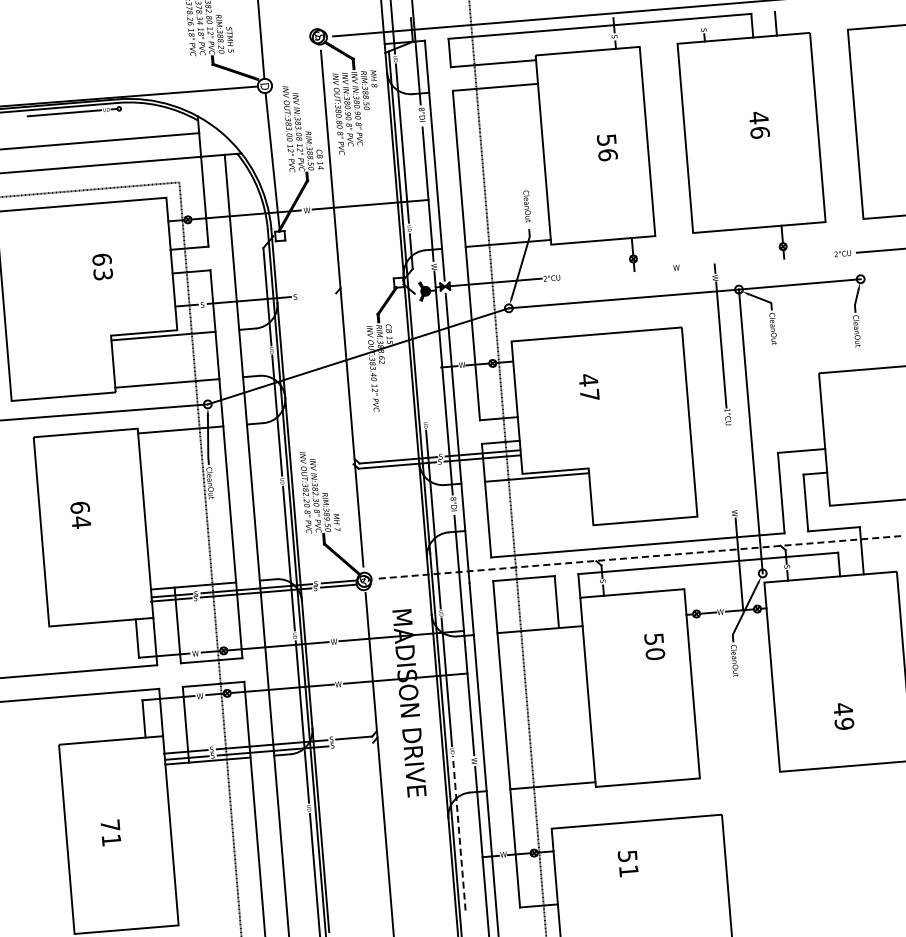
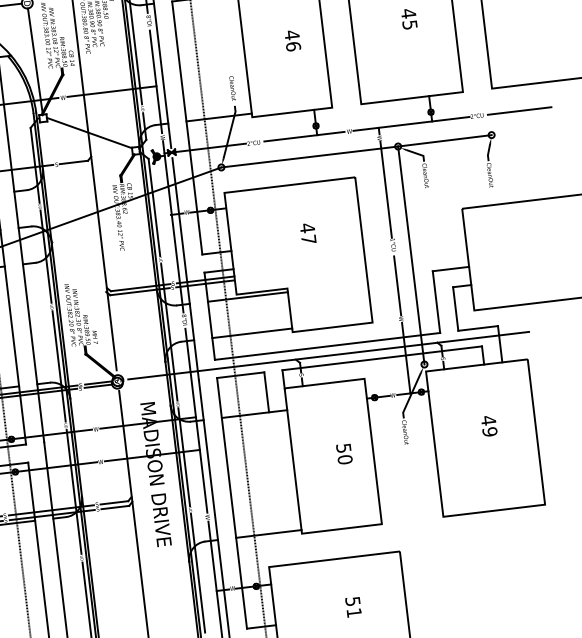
text: (760, 132) -> (410, 24), 46 -> 45
text: (606, 140) -> (291, 35), 56 -> 46
line: (338, 257) -> (88, 133), added
line: (756, 260) -> (410, 123), added
line: (617, 272) -> (304, 136), added
line: (317, 294) -> (73, 162), added
line: (419, 356) -> (153, 207), added
text: (589, 386) -> (308, 233), moved
line: (731, 469) -> (397, 285), added
line: (540, 524) -> (251, 333), added
line: (638, 557) -> (328, 355), dashed -> solid
text: (654, 646) -> (344, 453), moved
text: (844, 716) -> (489, 426), moved
line: (355, 743) -> (115, 506), added
line: (459, 832) -> (198, 572), dashed -> solid
text: (627, 863) -> (352, 607), moved

